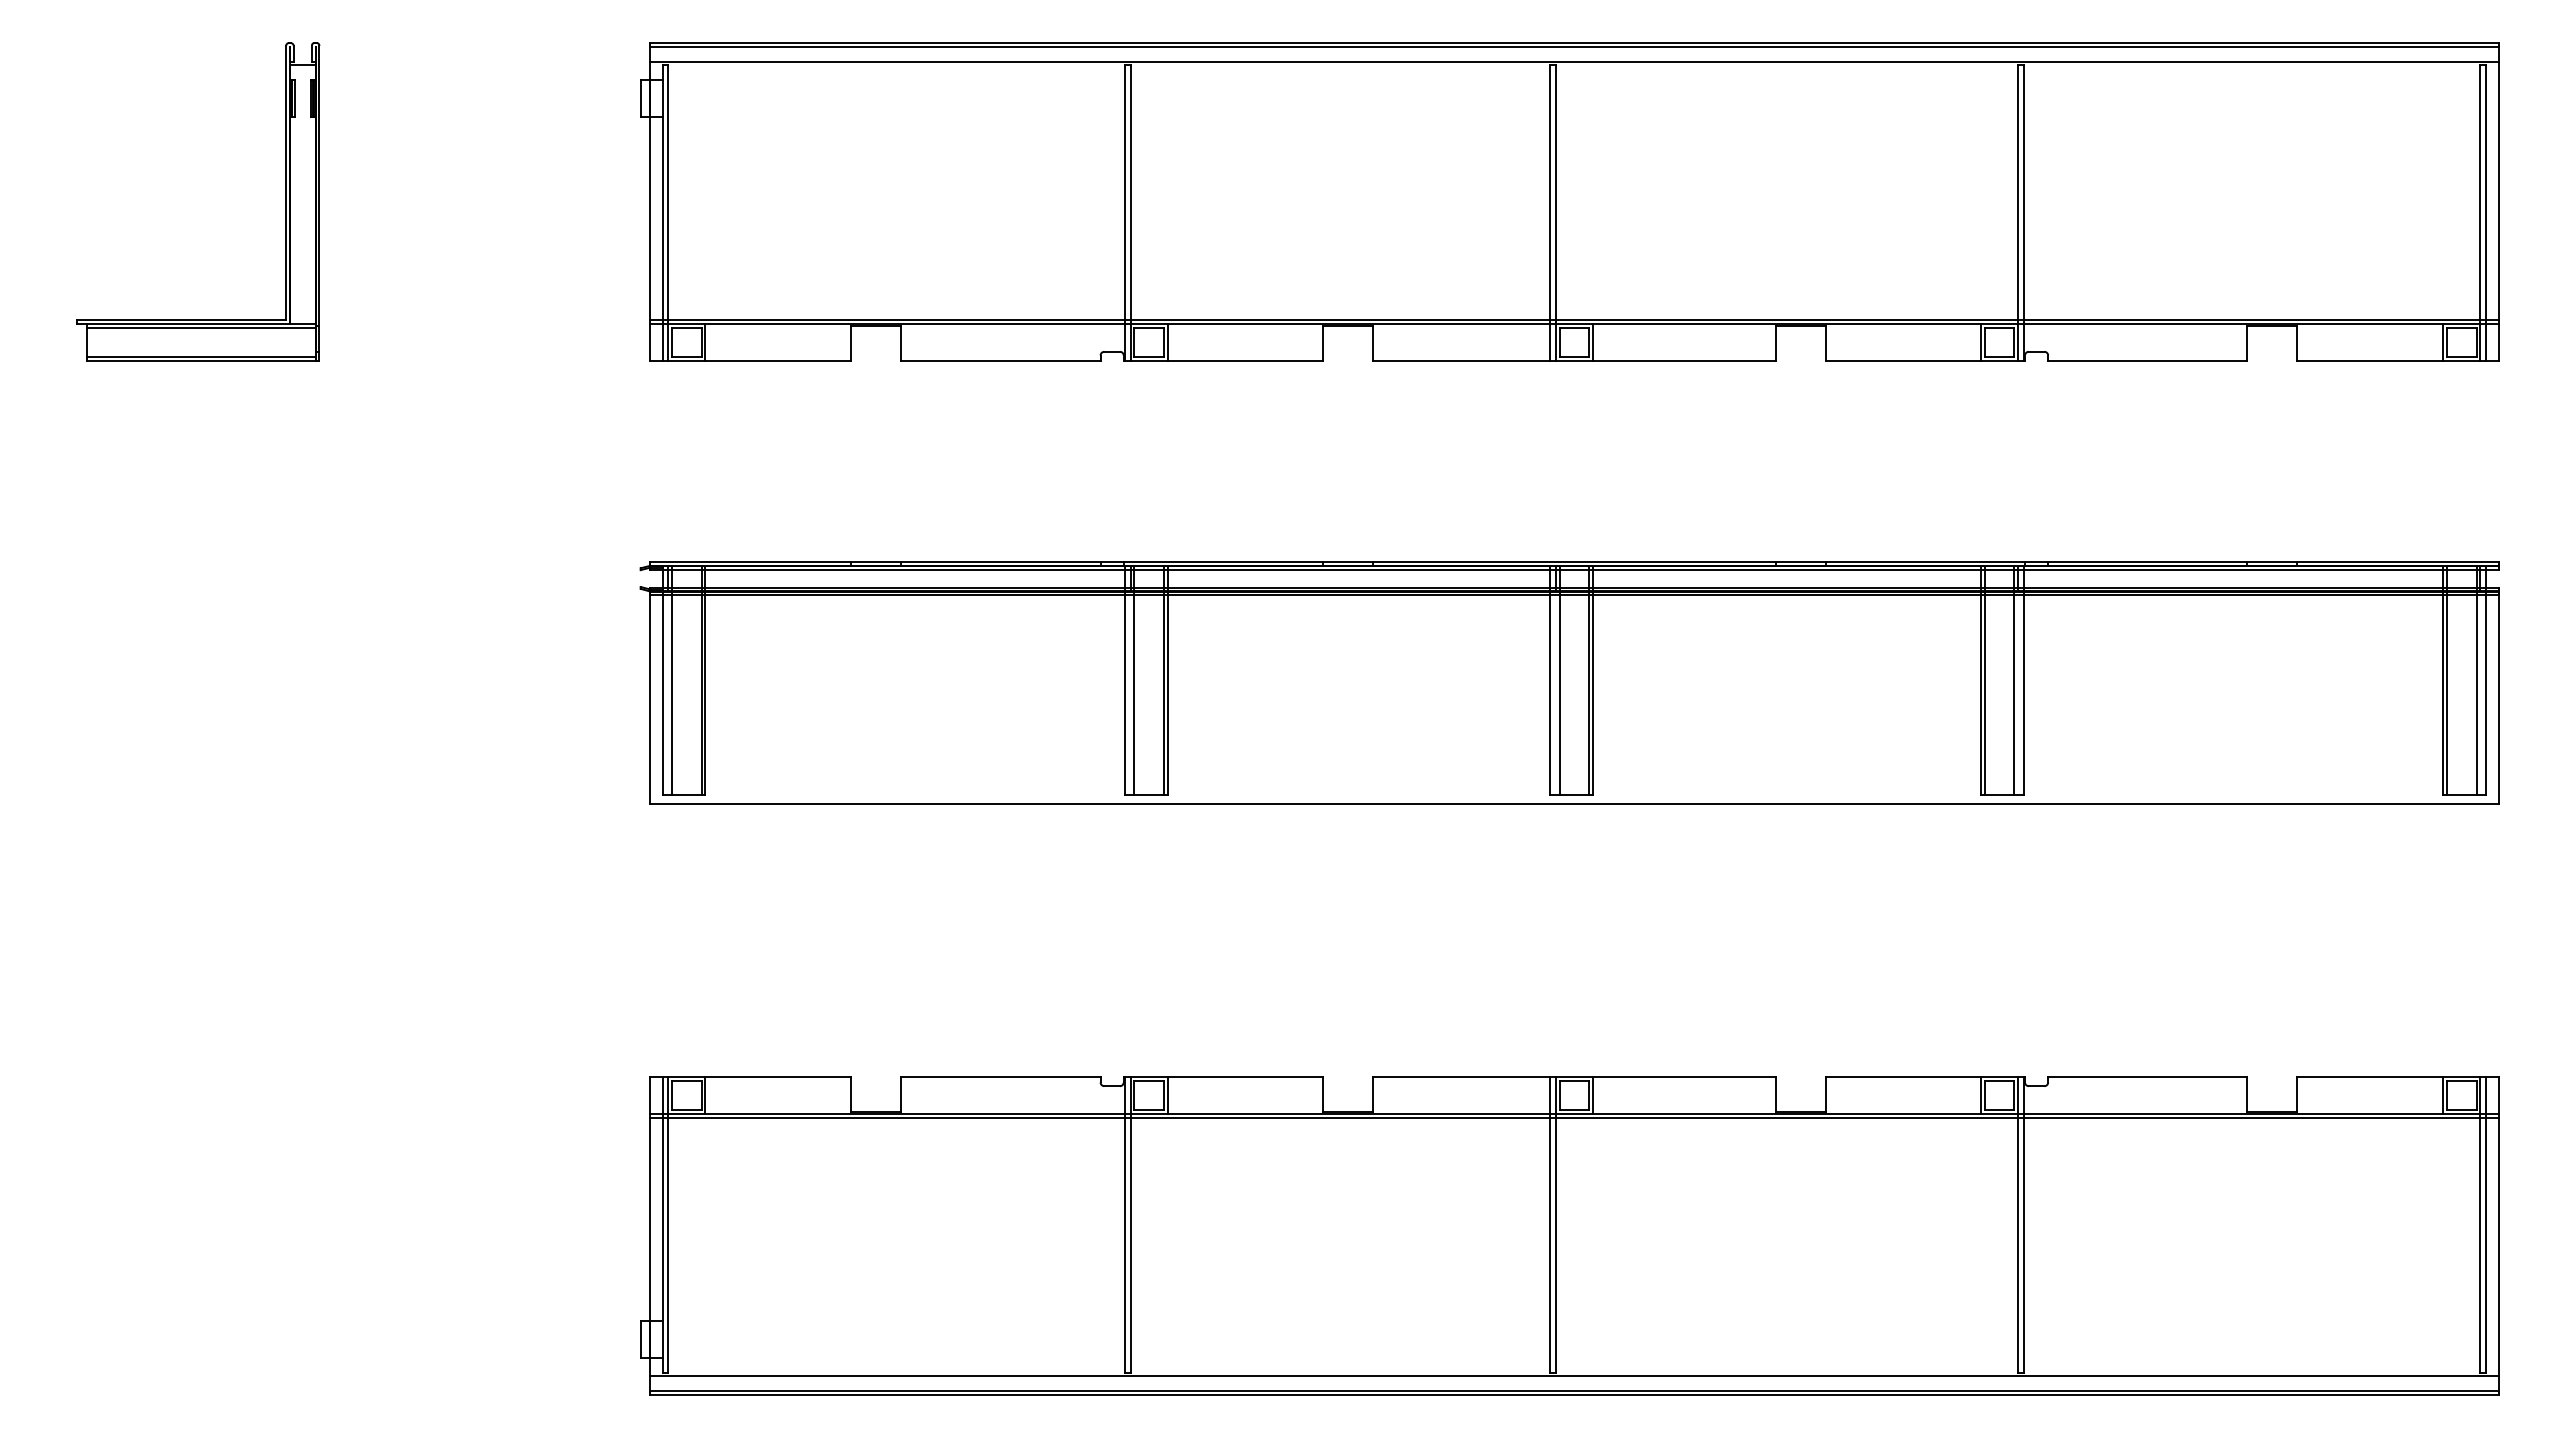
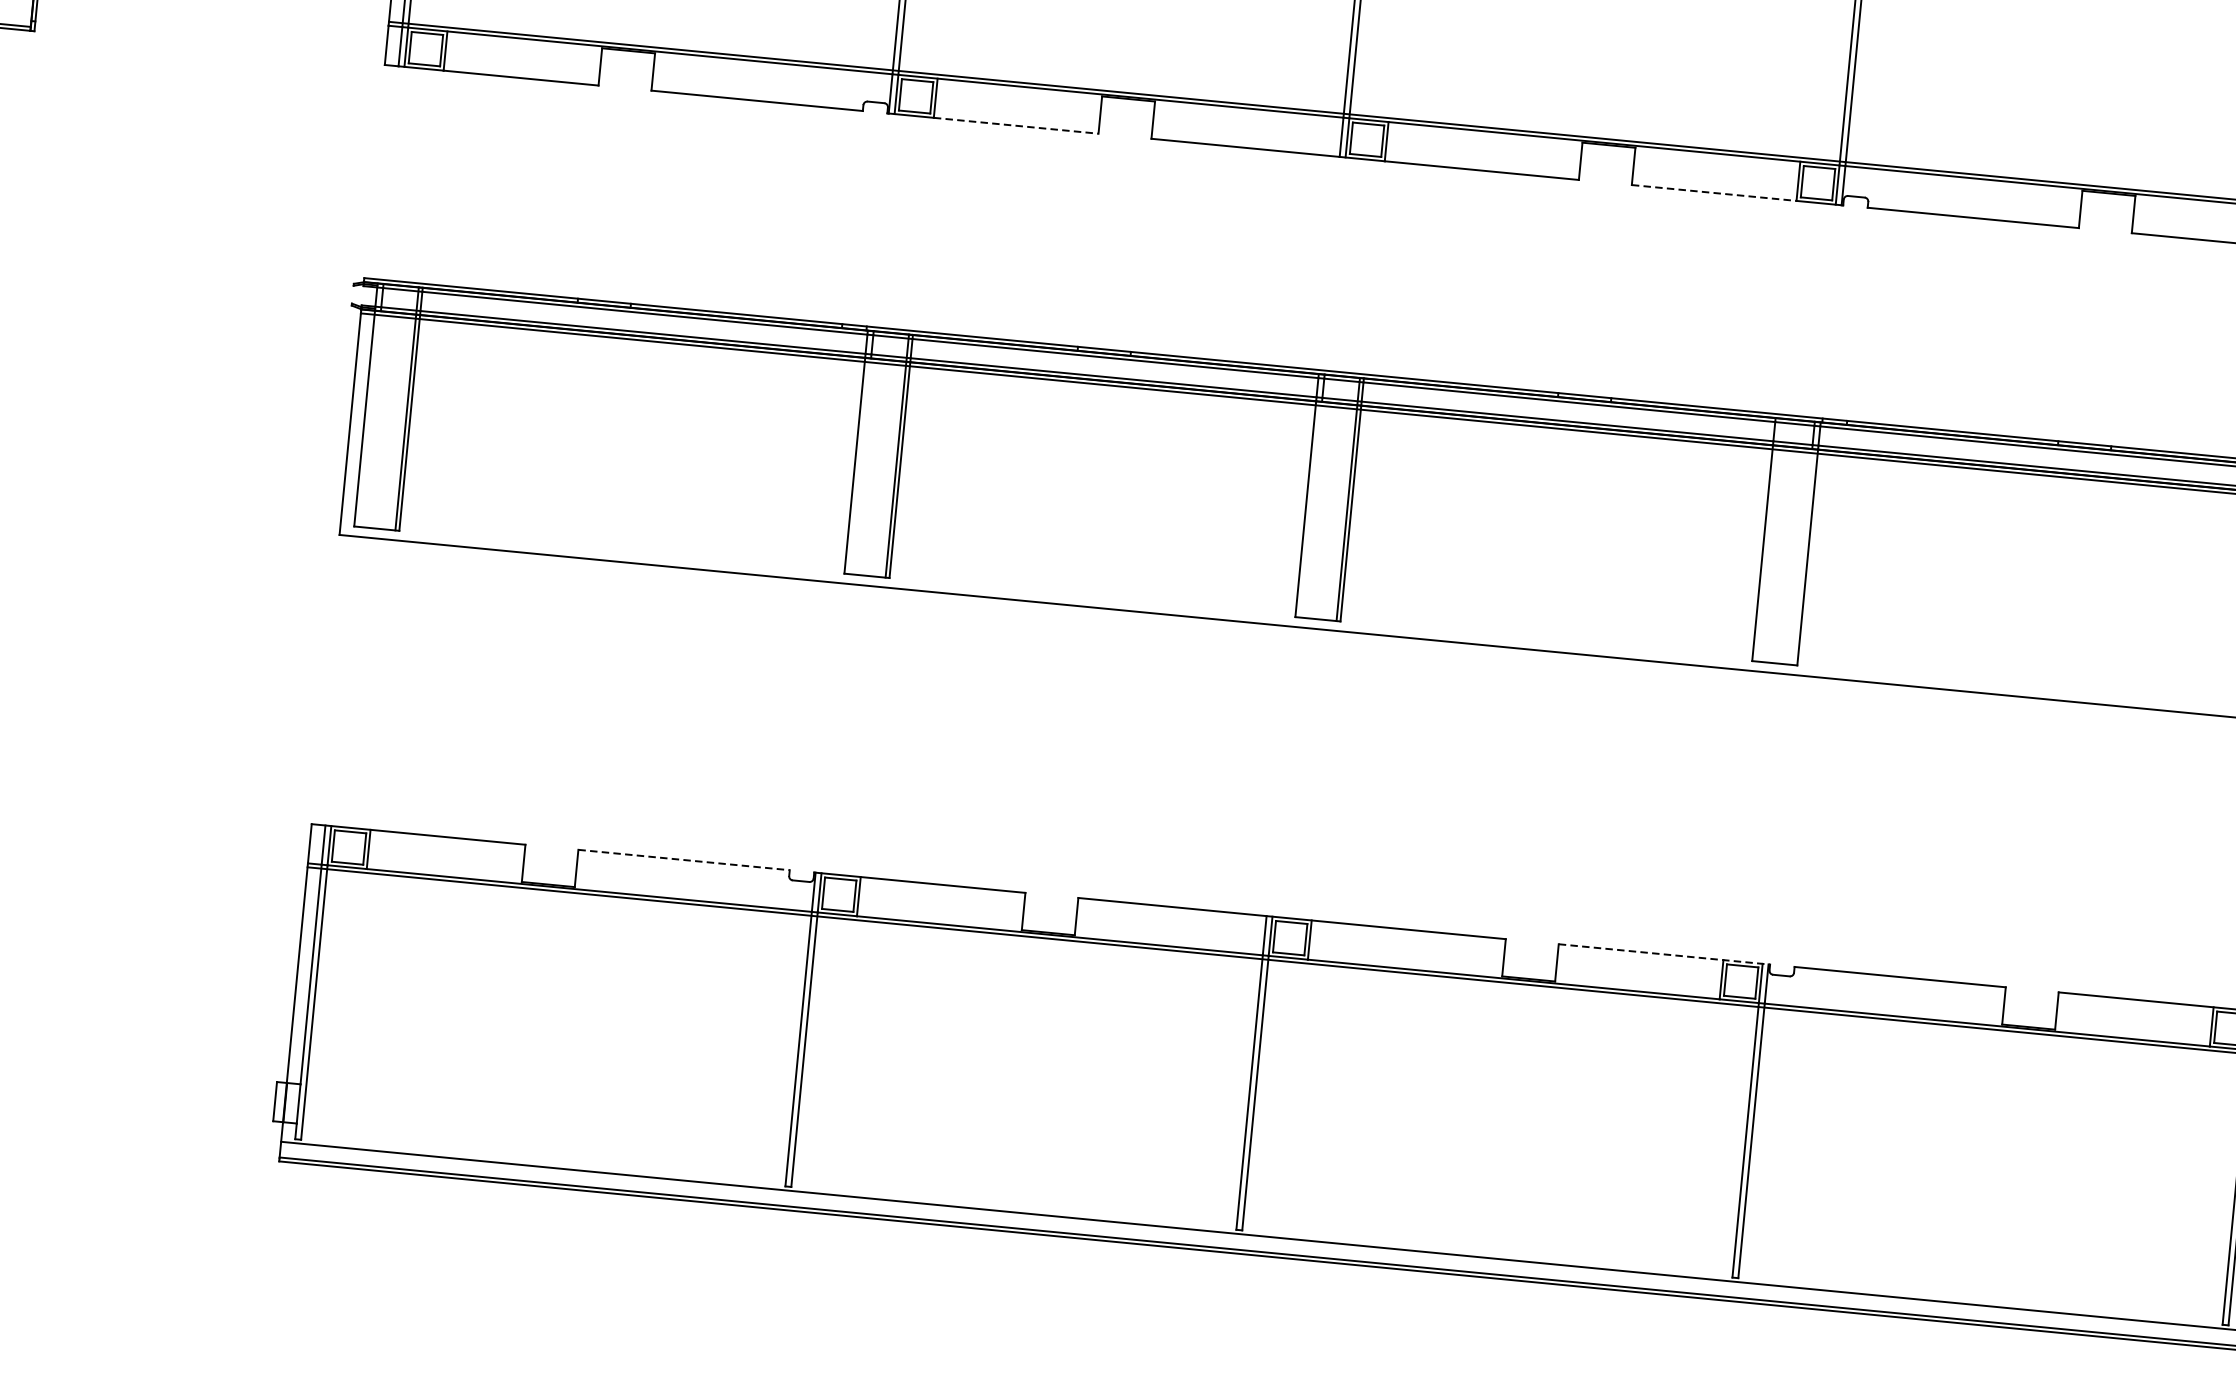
line: (1245, 361) -> (1016, 126), solid -> dashed
line: (1903, 361) -> (1714, 193), solid -> dashed
line: (672, 679) -> (376, 405), removed
line: (1134, 679) -> (866, 452), removed
line: (1559, 679) -> (1316, 495), removed
line: (1984, 679) -> (1767, 538), removed
line: (2014, 679) -> (1799, 542), removed
line: (1000, 1076) -> (683, 859), solid -> dashed
line: (1925, 1076) -> (1664, 953), solid -> dashed

